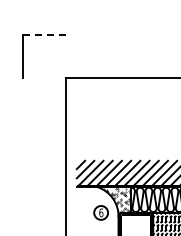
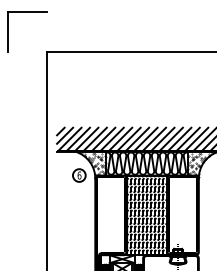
line: (44, 35) -> (27, 12), dashed -> solid

